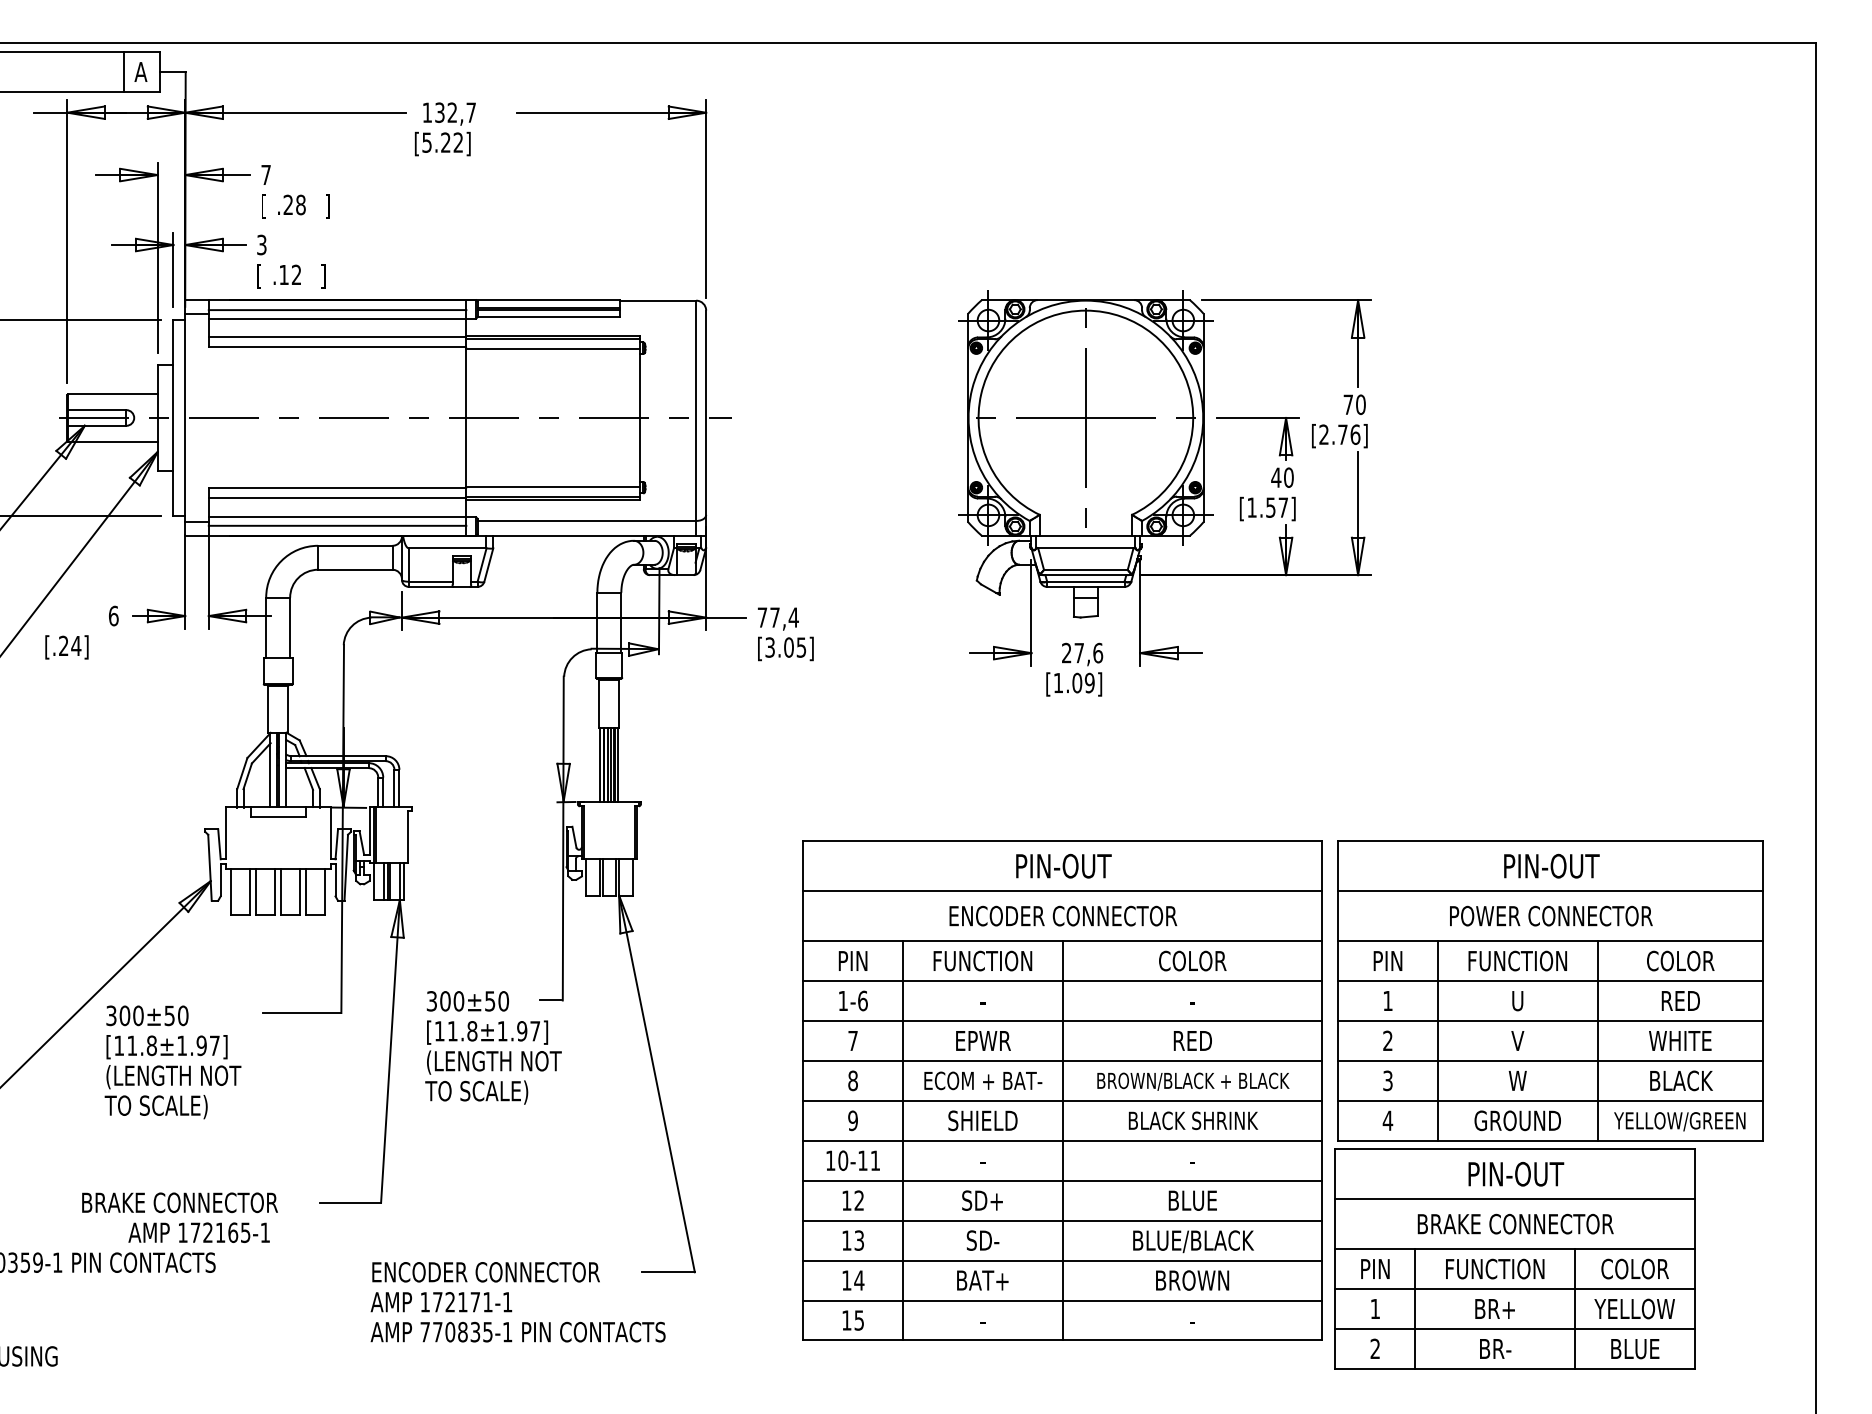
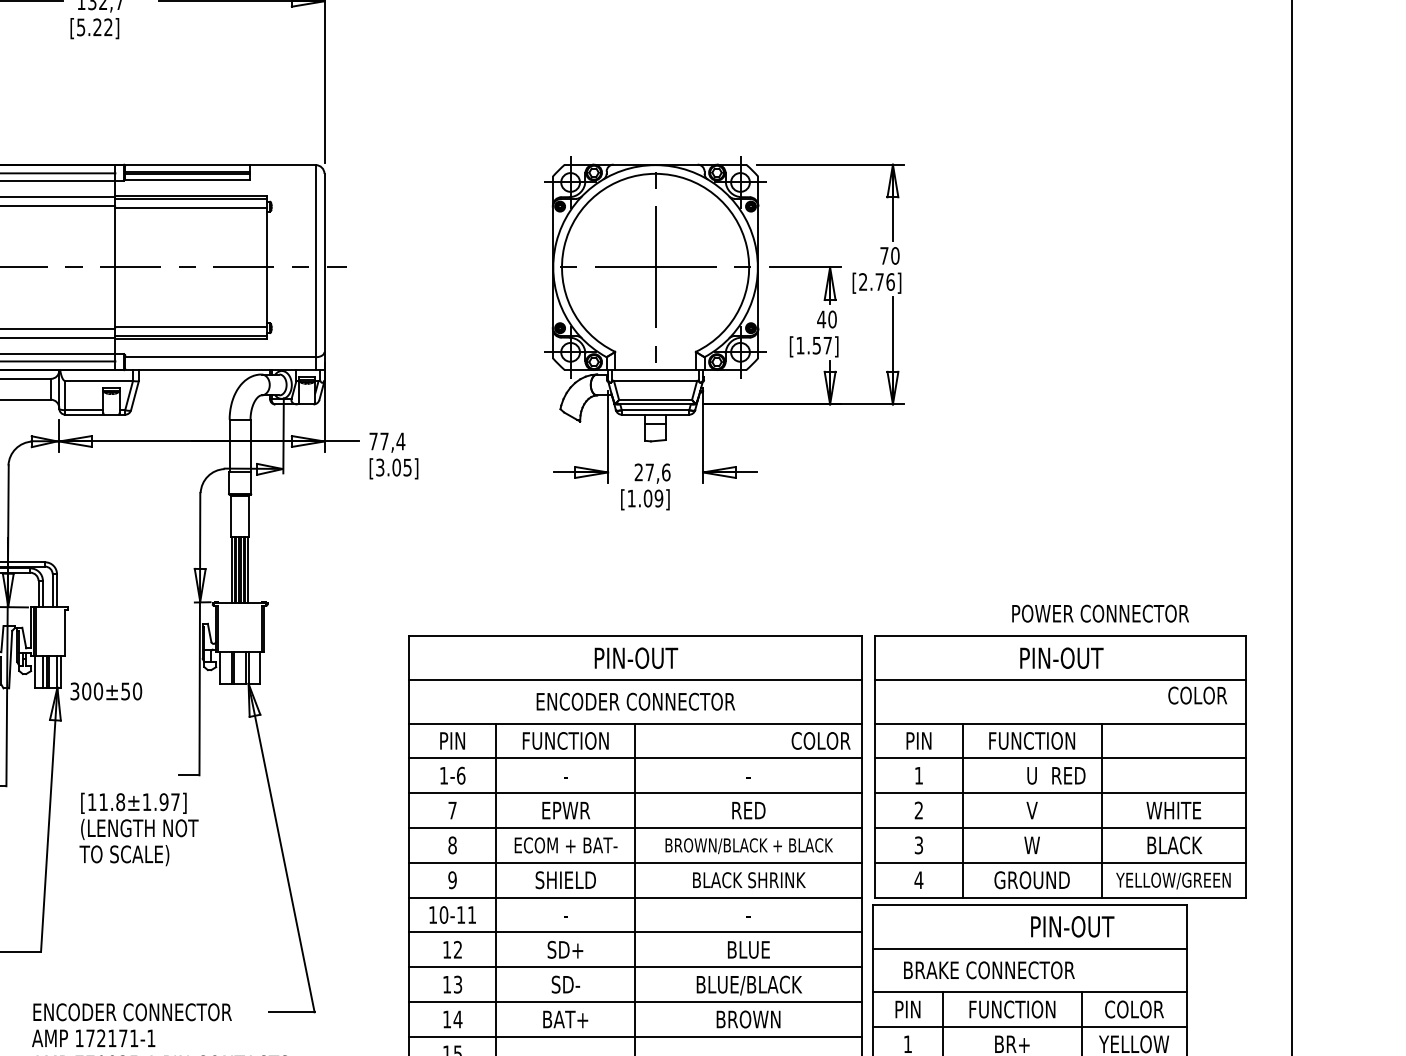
text: (1551, 915) -> (1100, 613), moved
text: (1192, 960) -> (820, 740), moved
text: (1680, 960) -> (1197, 695), moved
text: (1680, 1000) -> (1068, 775), moved
text: (467, 1001) -> (105, 691), moved
text: (1516, 1174) -> (1072, 927), moved
text: (1515, 1223) -> (989, 969), moved

